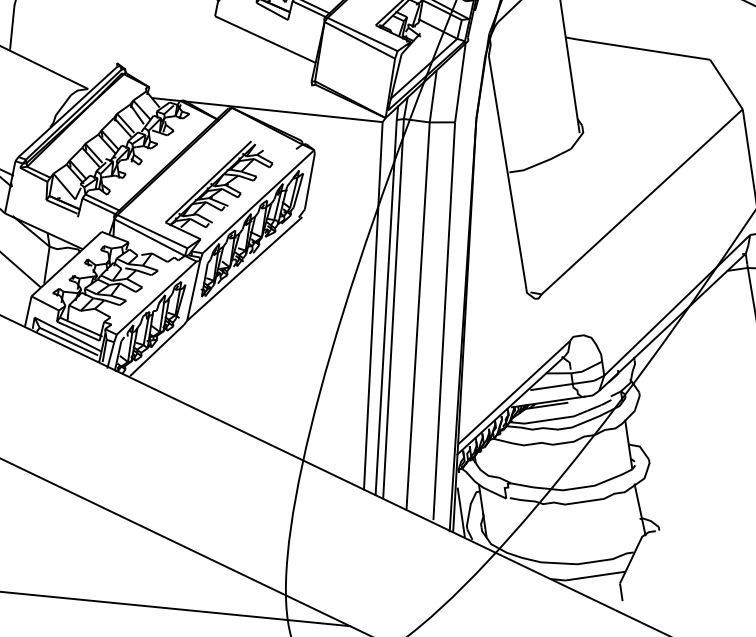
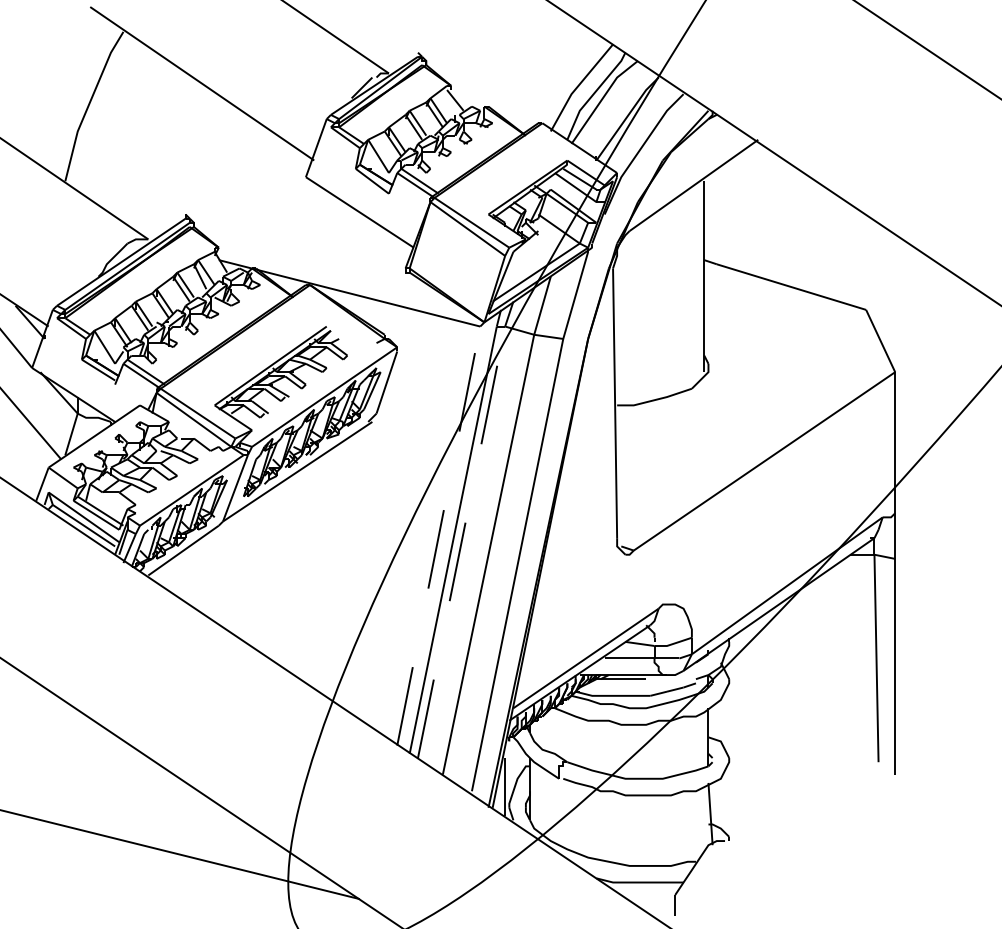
line: (373, 306) -> (438, 536), solid -> dashed
line: (393, 308) -> (461, 541), solid -> dashed

